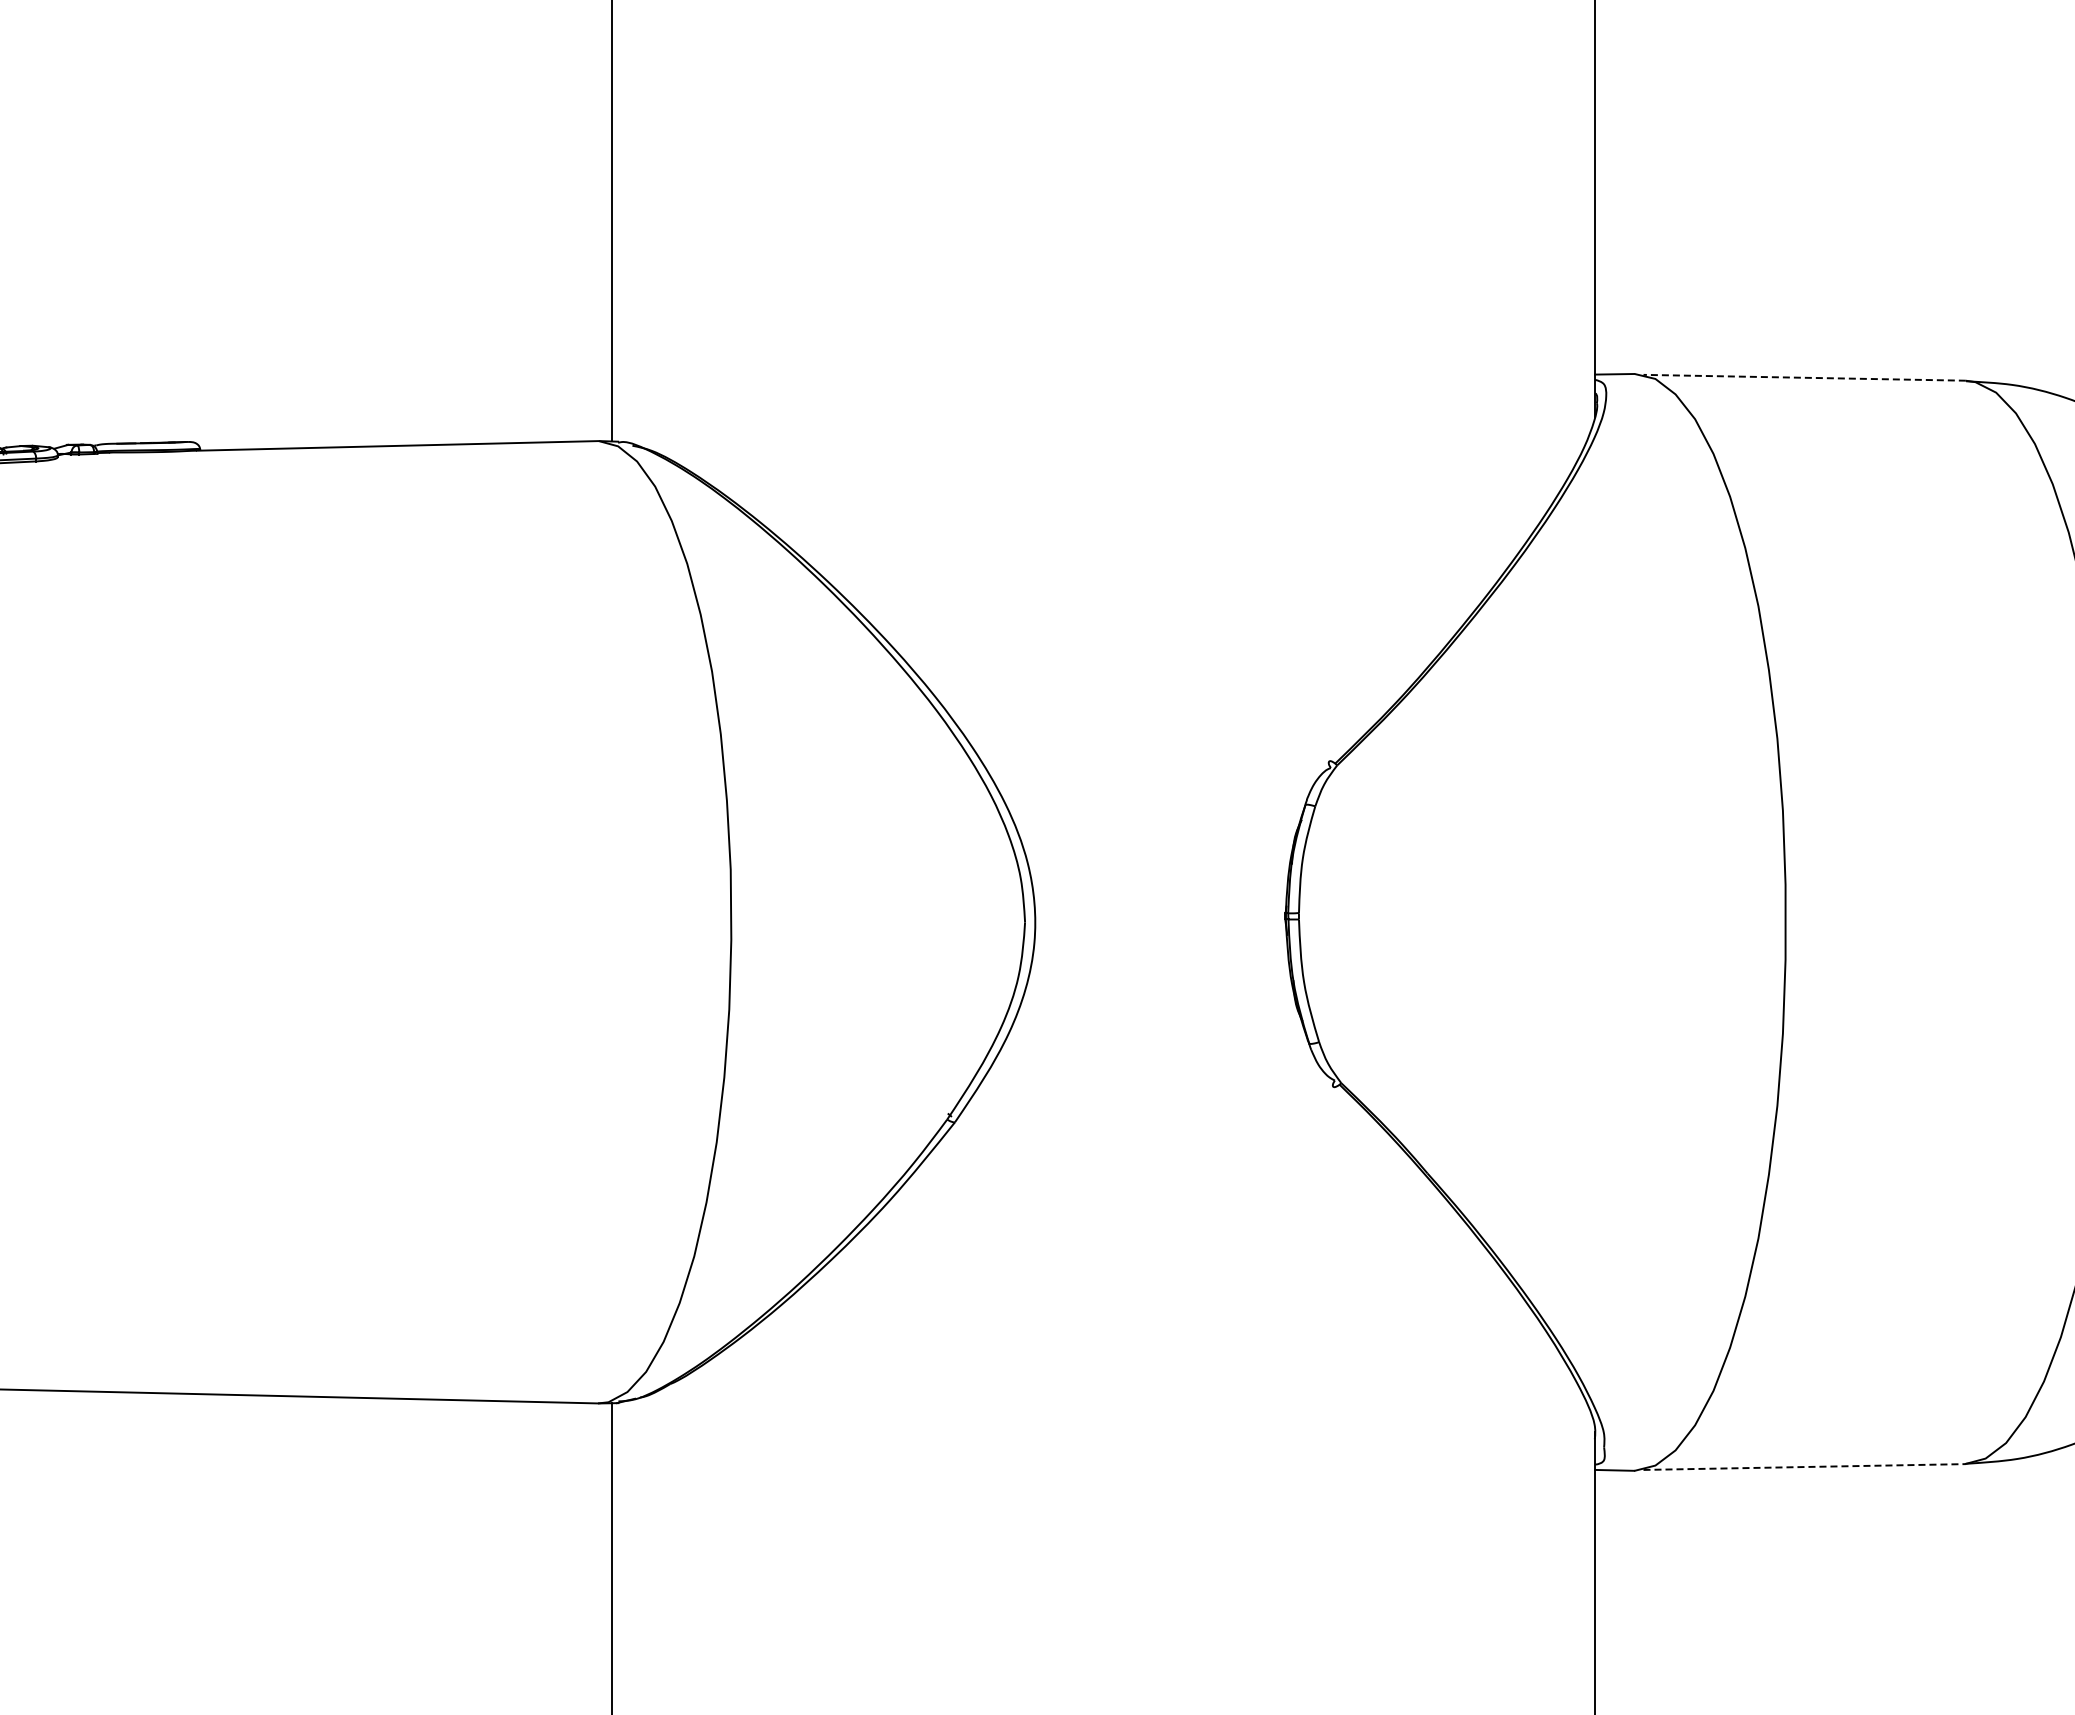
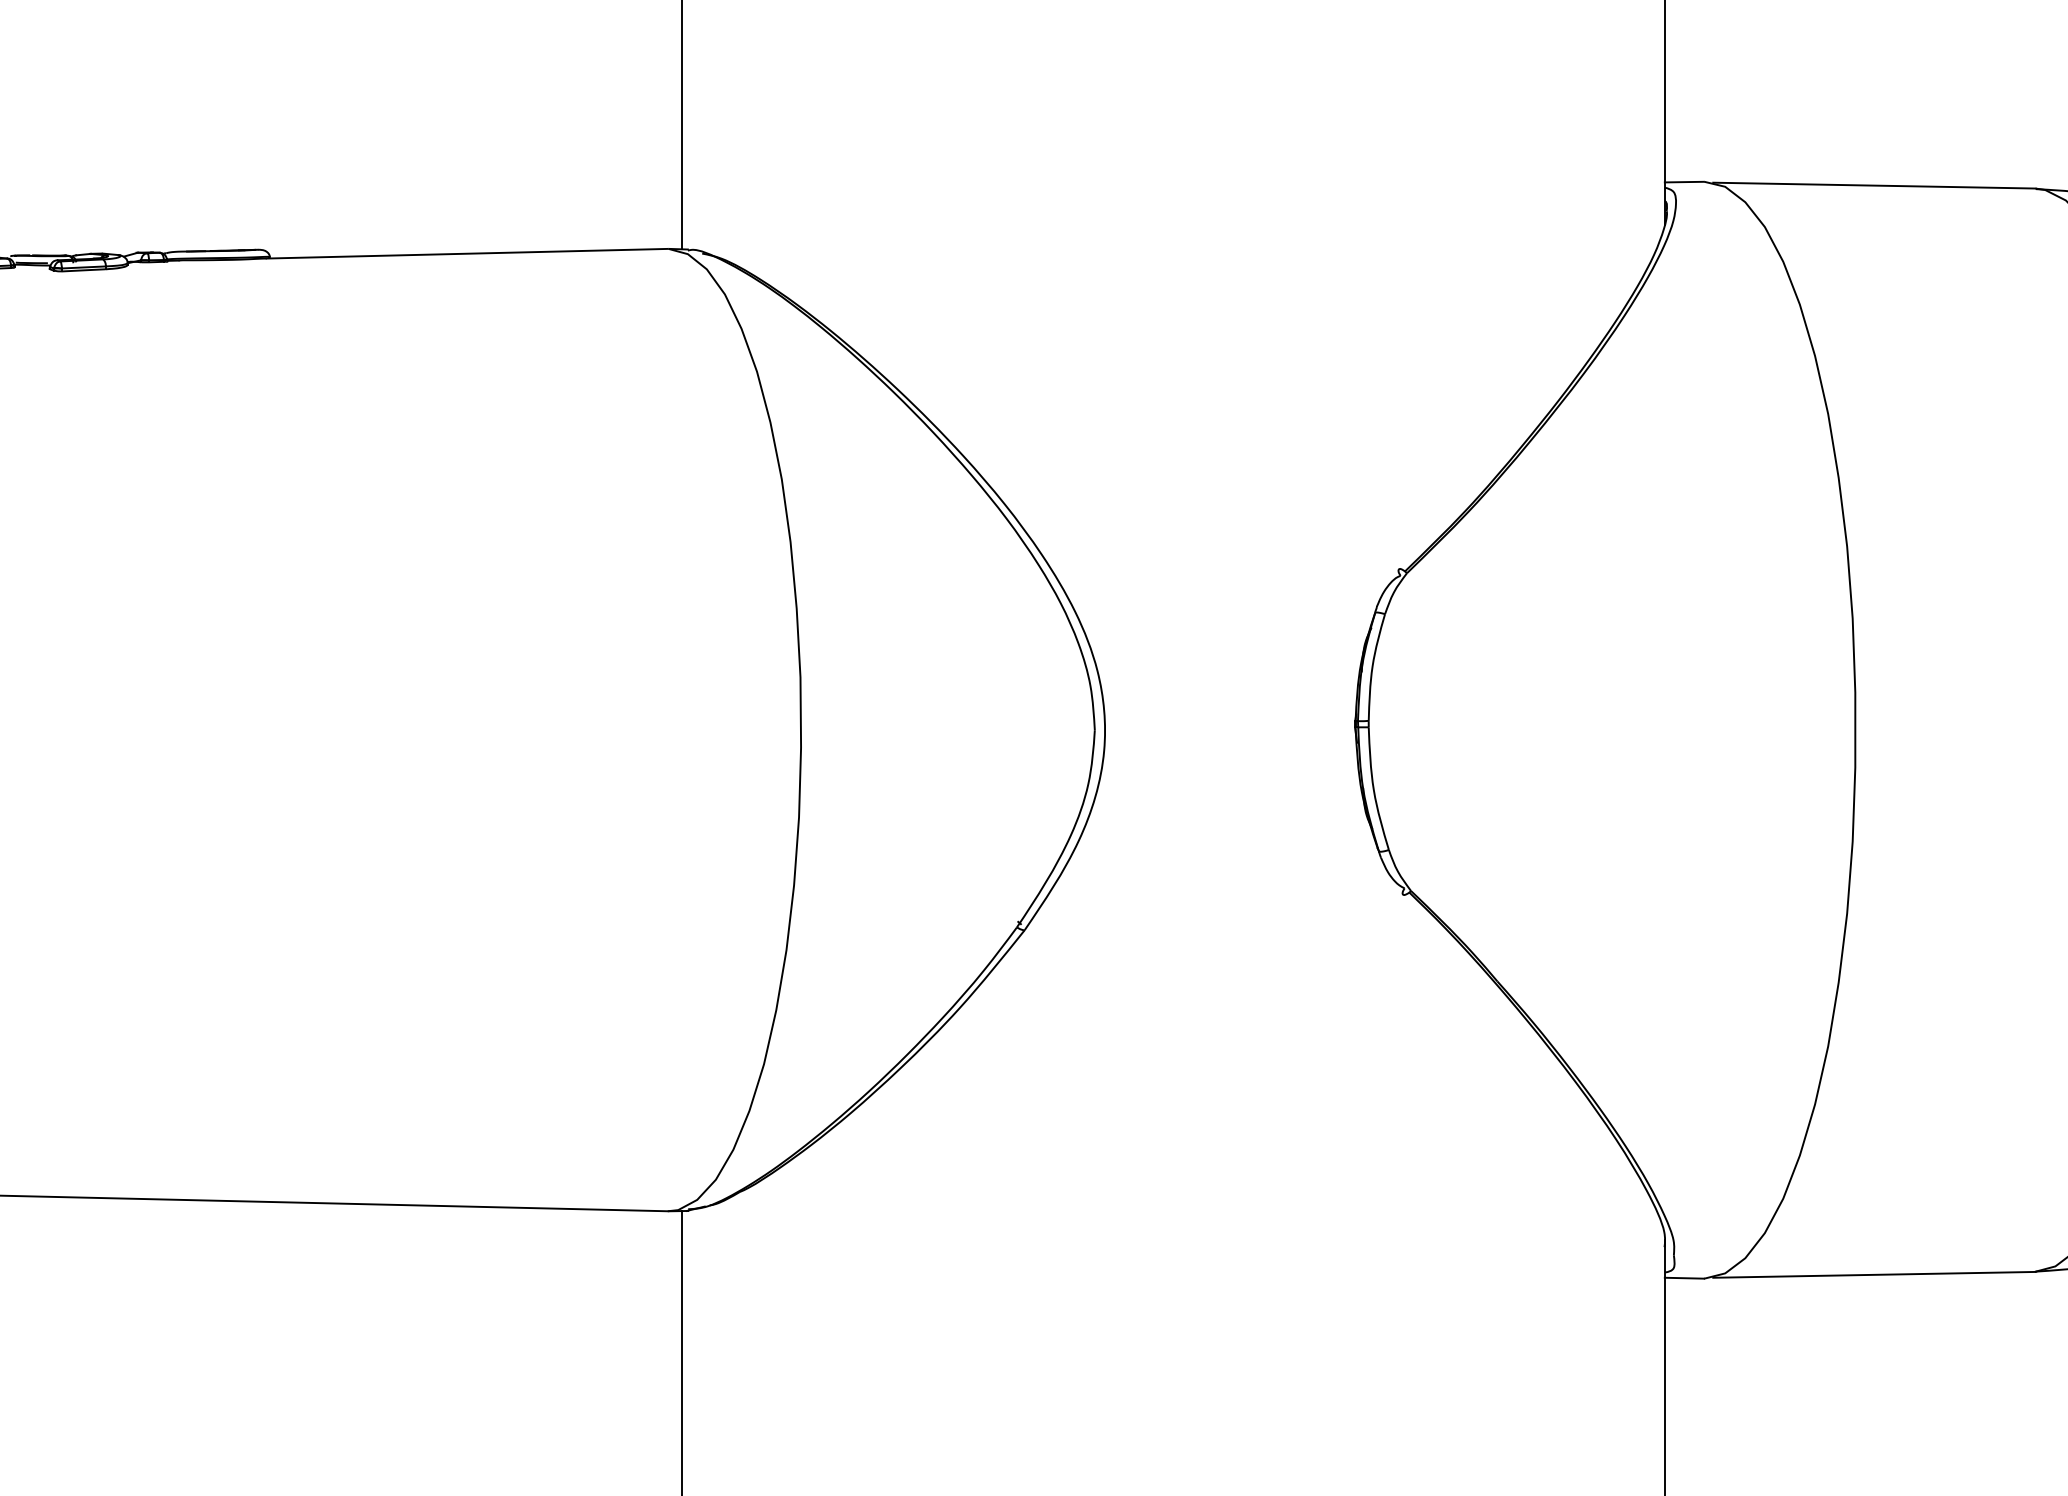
line: (1804, 377) -> (1874, 185), dashed -> solid
line: (1805, 1467) -> (1875, 1275), dashed -> solid

